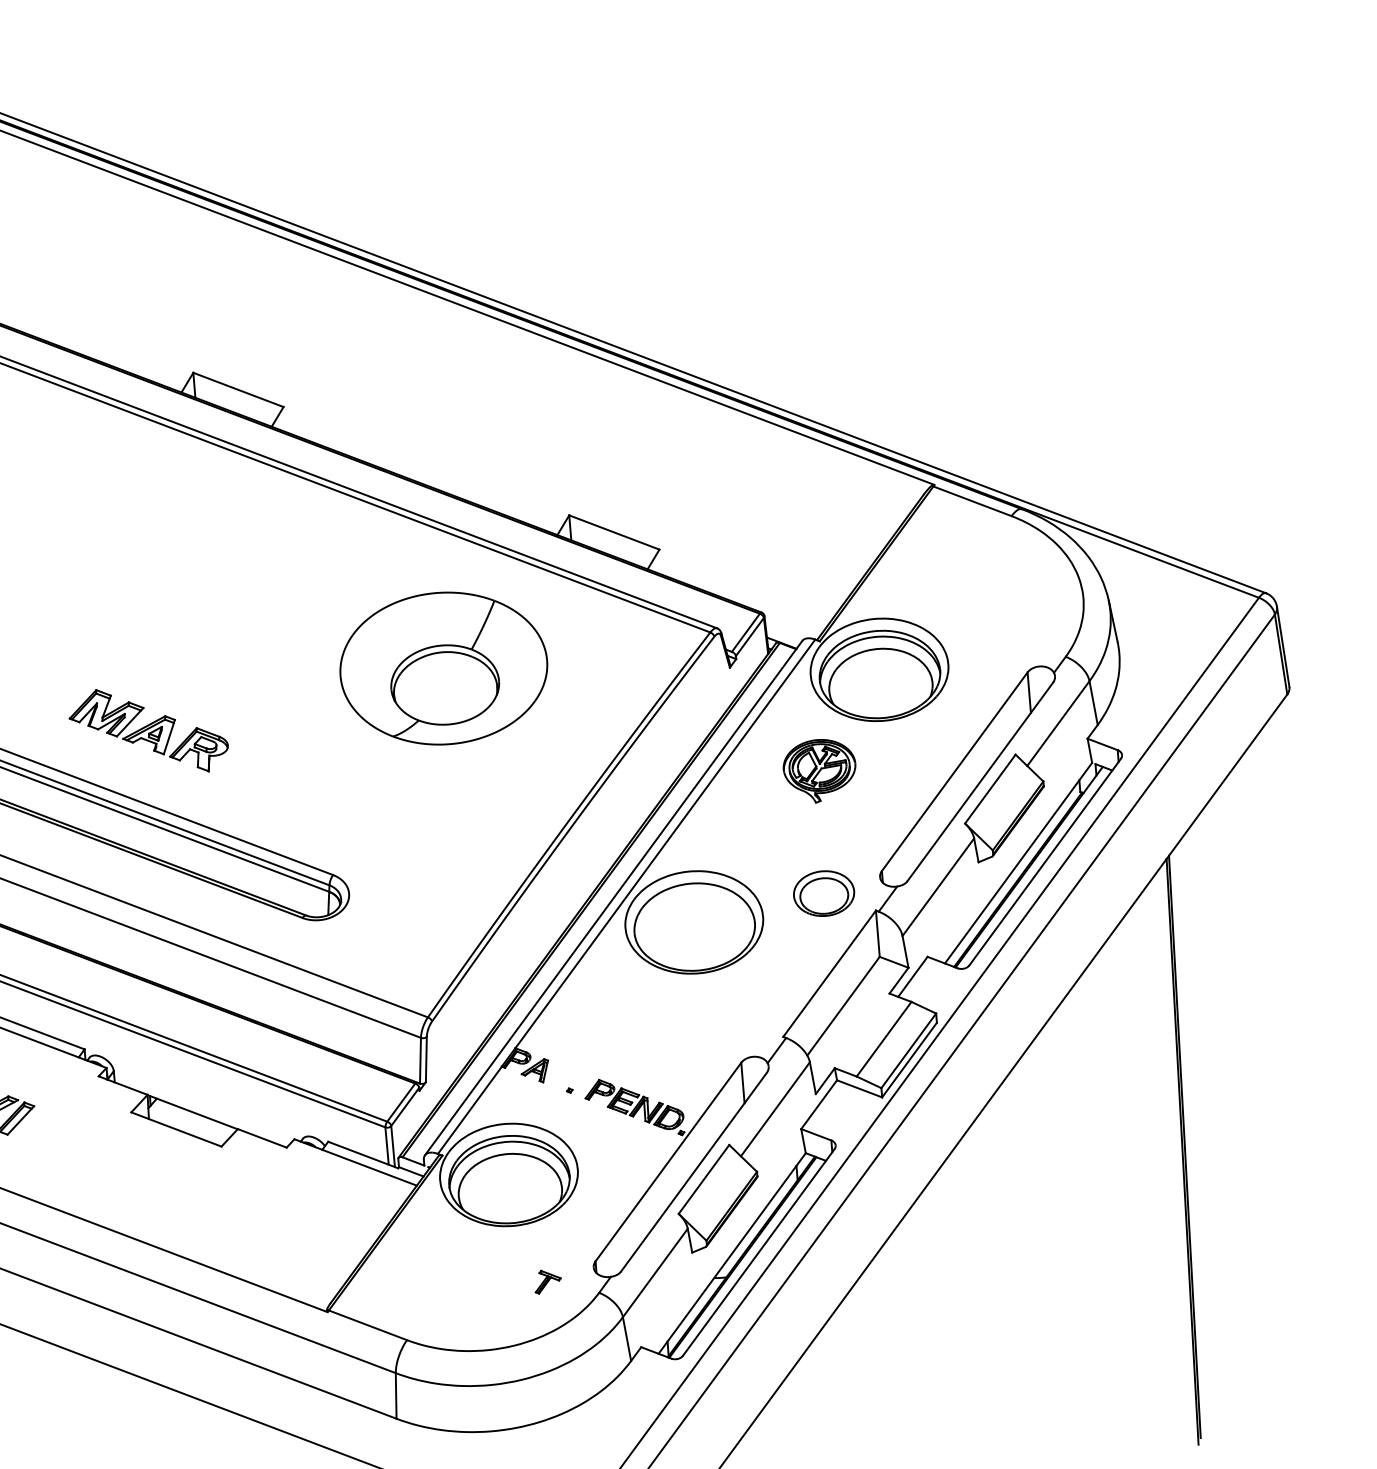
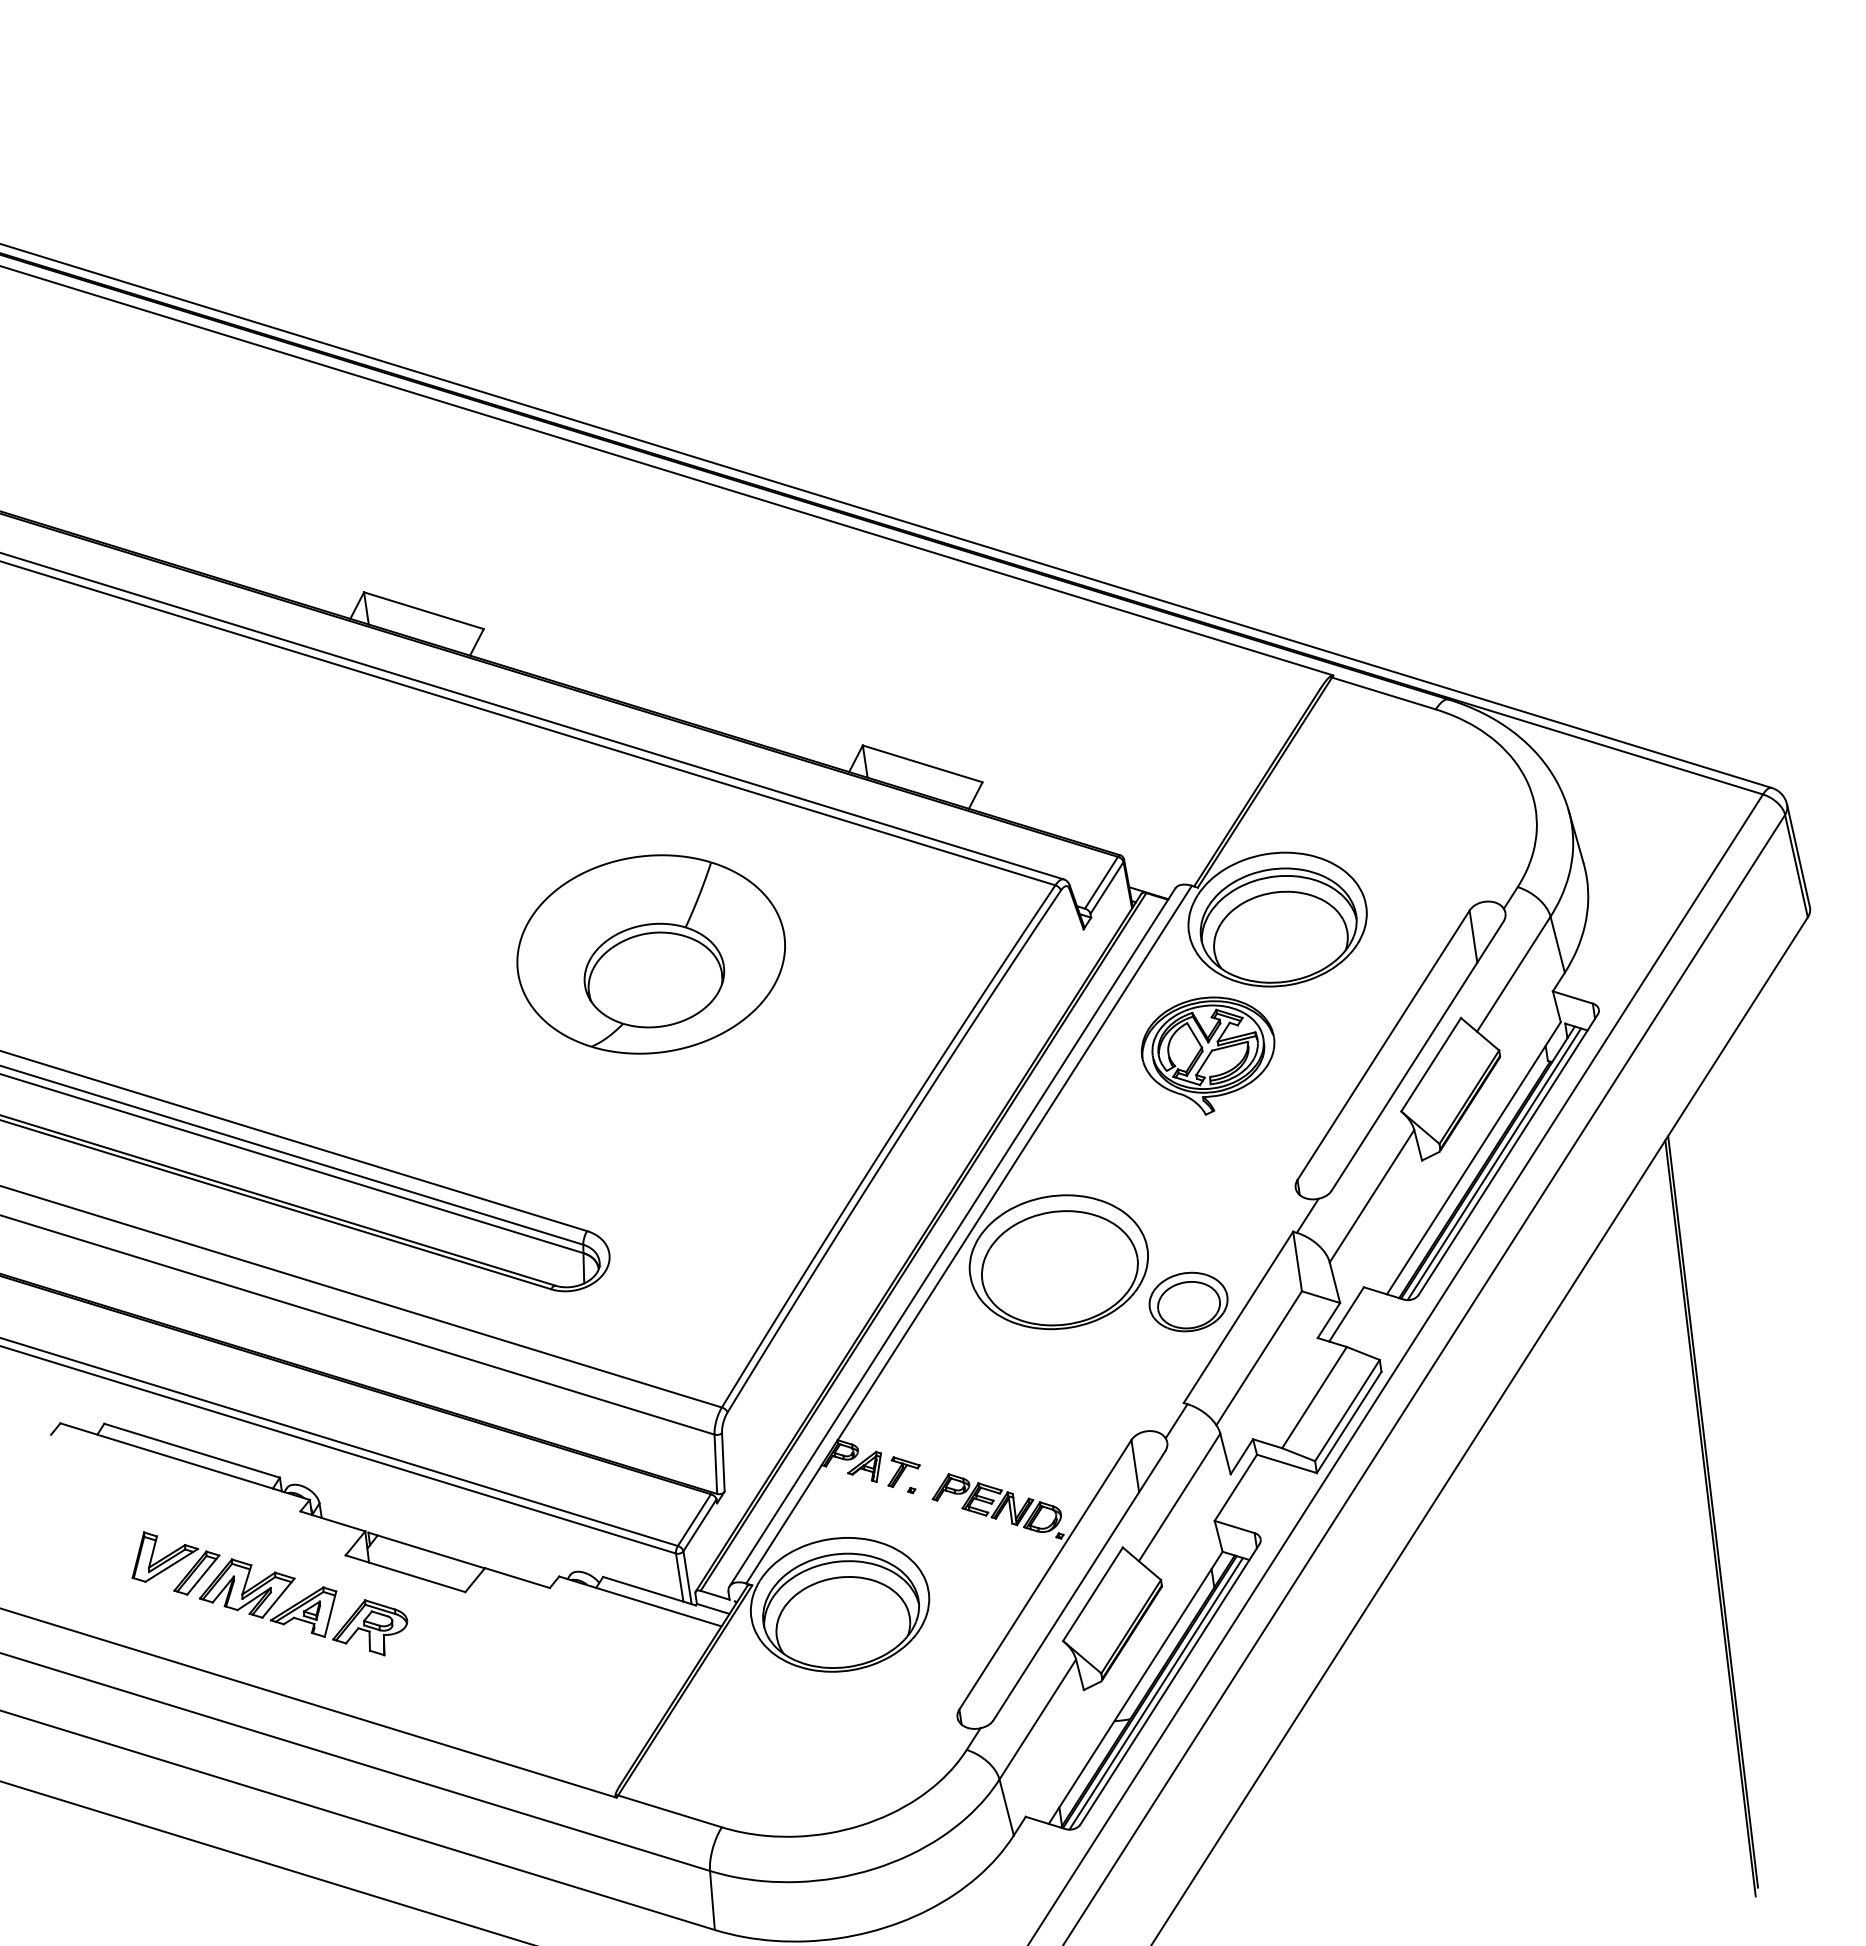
part: (443, 668) -> (650, 954), moved
part: (148, 730) -> (303, 1607), moved
part: (818, 770) -> (1207, 1055), size x1.43
line: (1034, 868) -> (1494, 1164), added
part: (824, 893) -> (1188, 1301), moved
line: (747, 1258) -> (1155, 1693), added
part: (547, 1283) -> (903, 1472), moved

